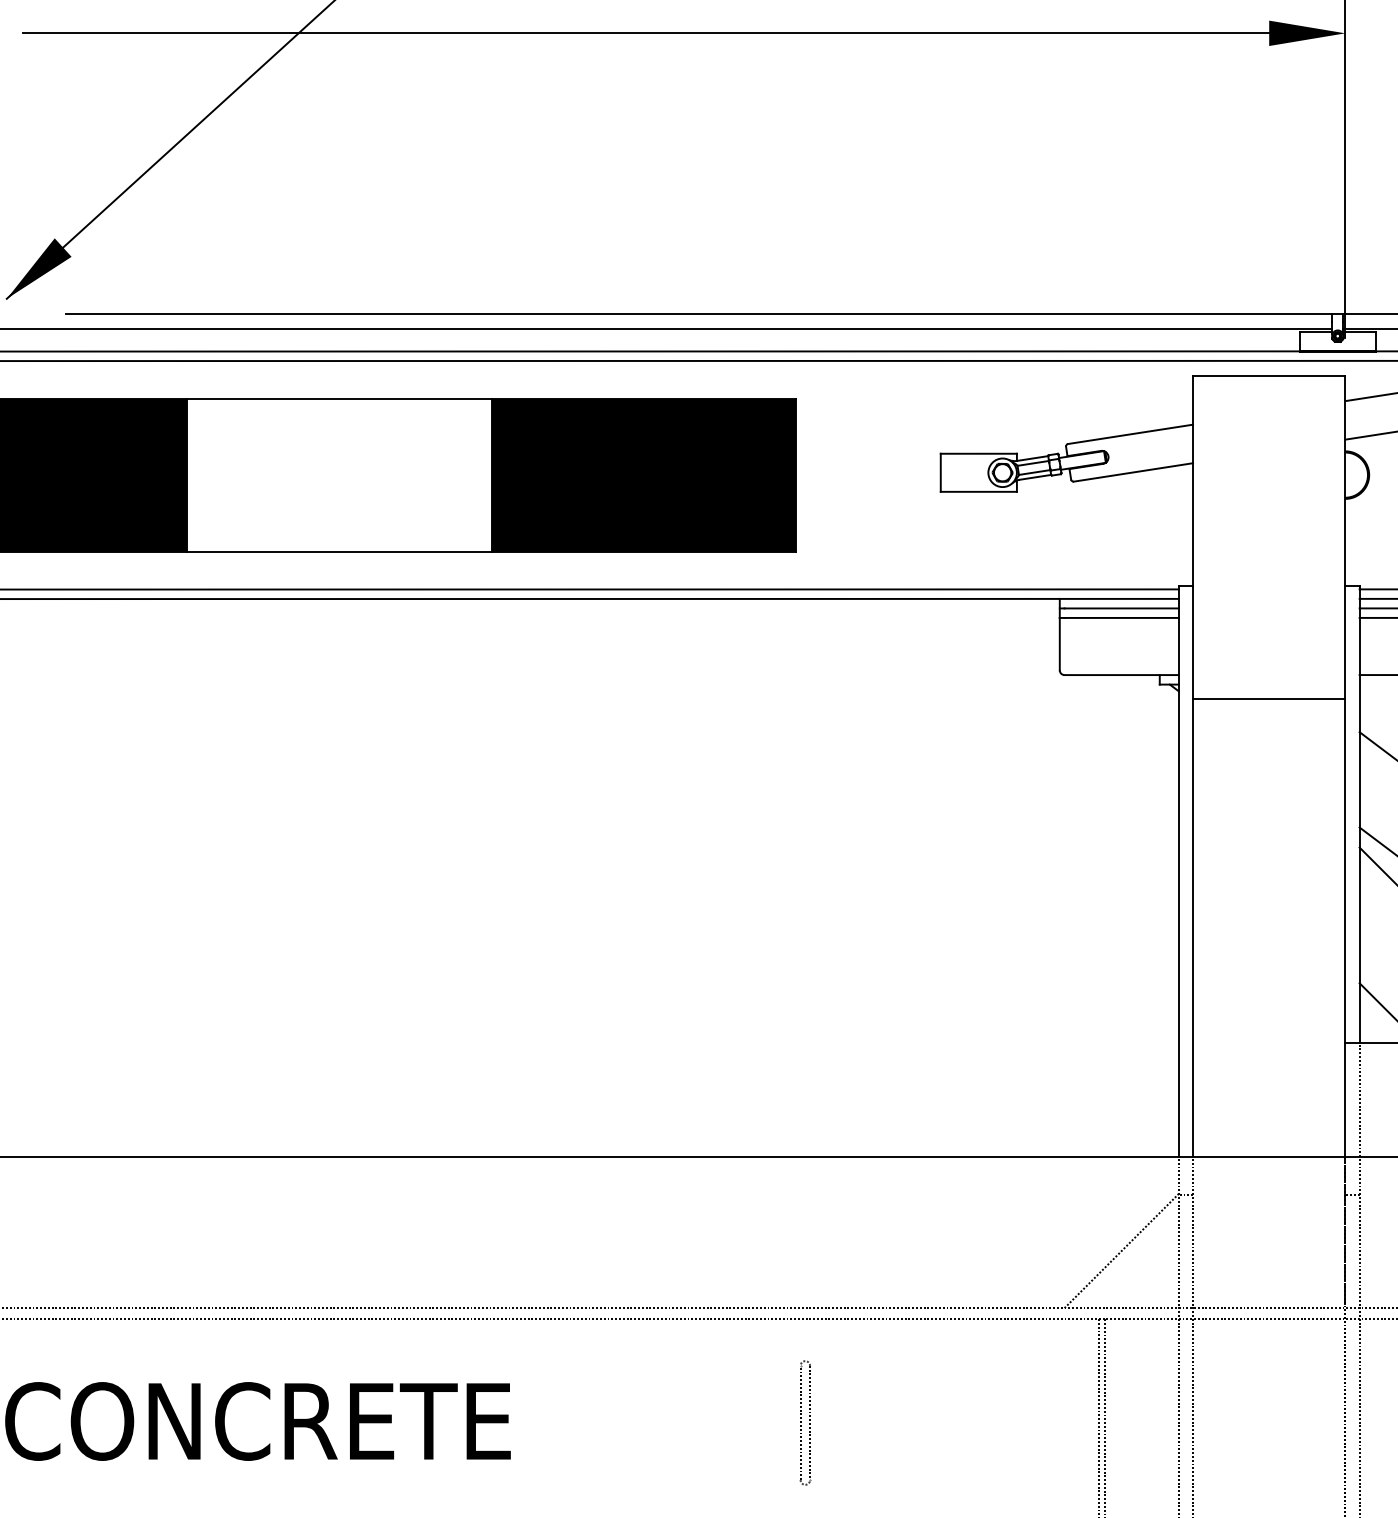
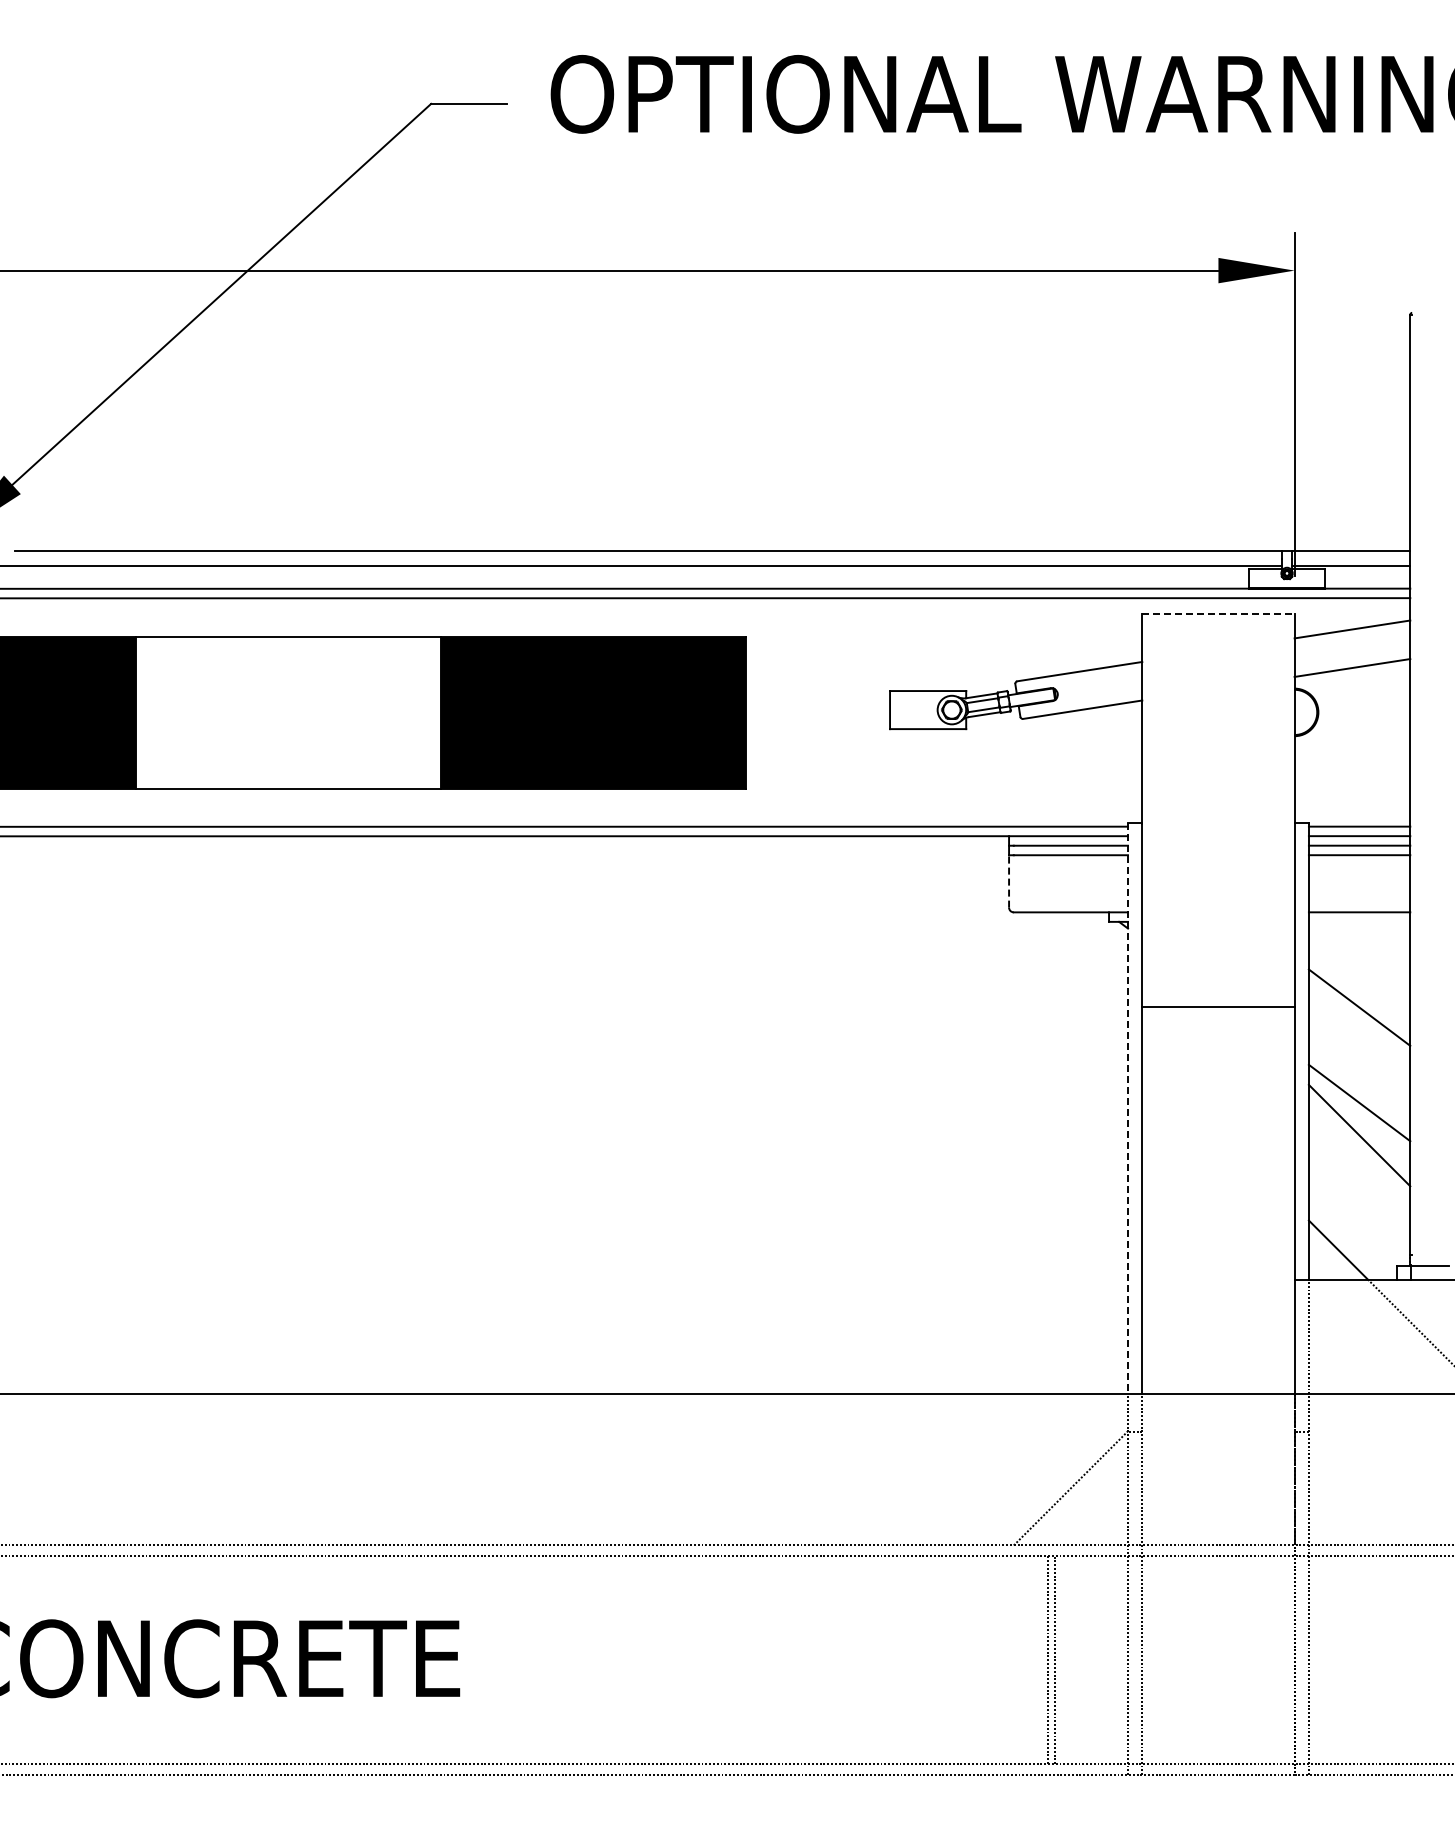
line: (1269, 376) -> (1218, 613), solid -> dashed
line: (1060, 643) -> (1009, 880), solid -> dashed
line: (1269, 699) -> (1218, 1007), moved
line: (1179, 871) -> (1128, 1108), solid -> dashed
part: (805, 1422) -> (754, 1659), removed

